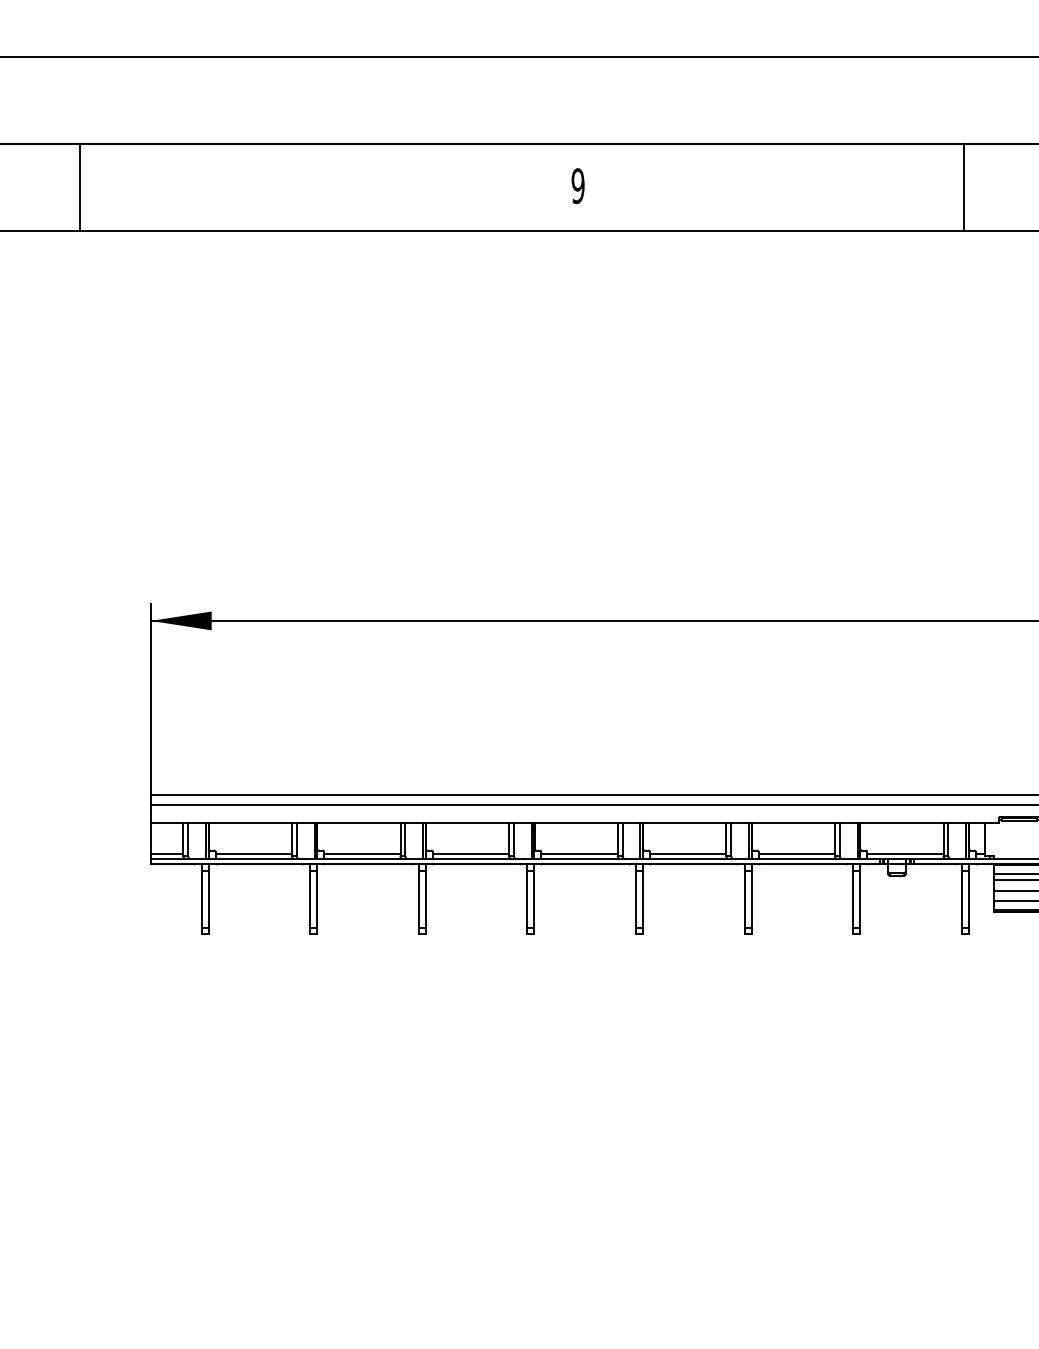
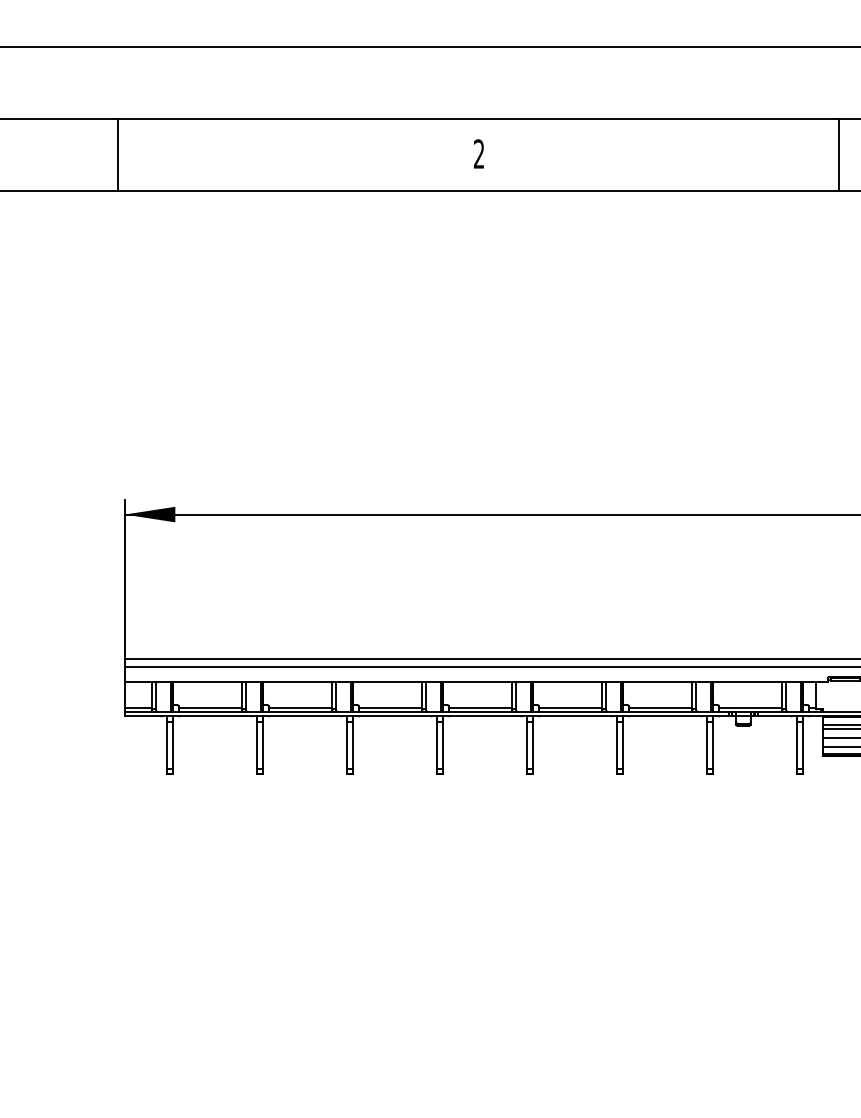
line: (79, 186) -> (117, 154), moved
text: (577, 186) -> (478, 154), 9 -> 2
line: (963, 186) -> (839, 154), moved

